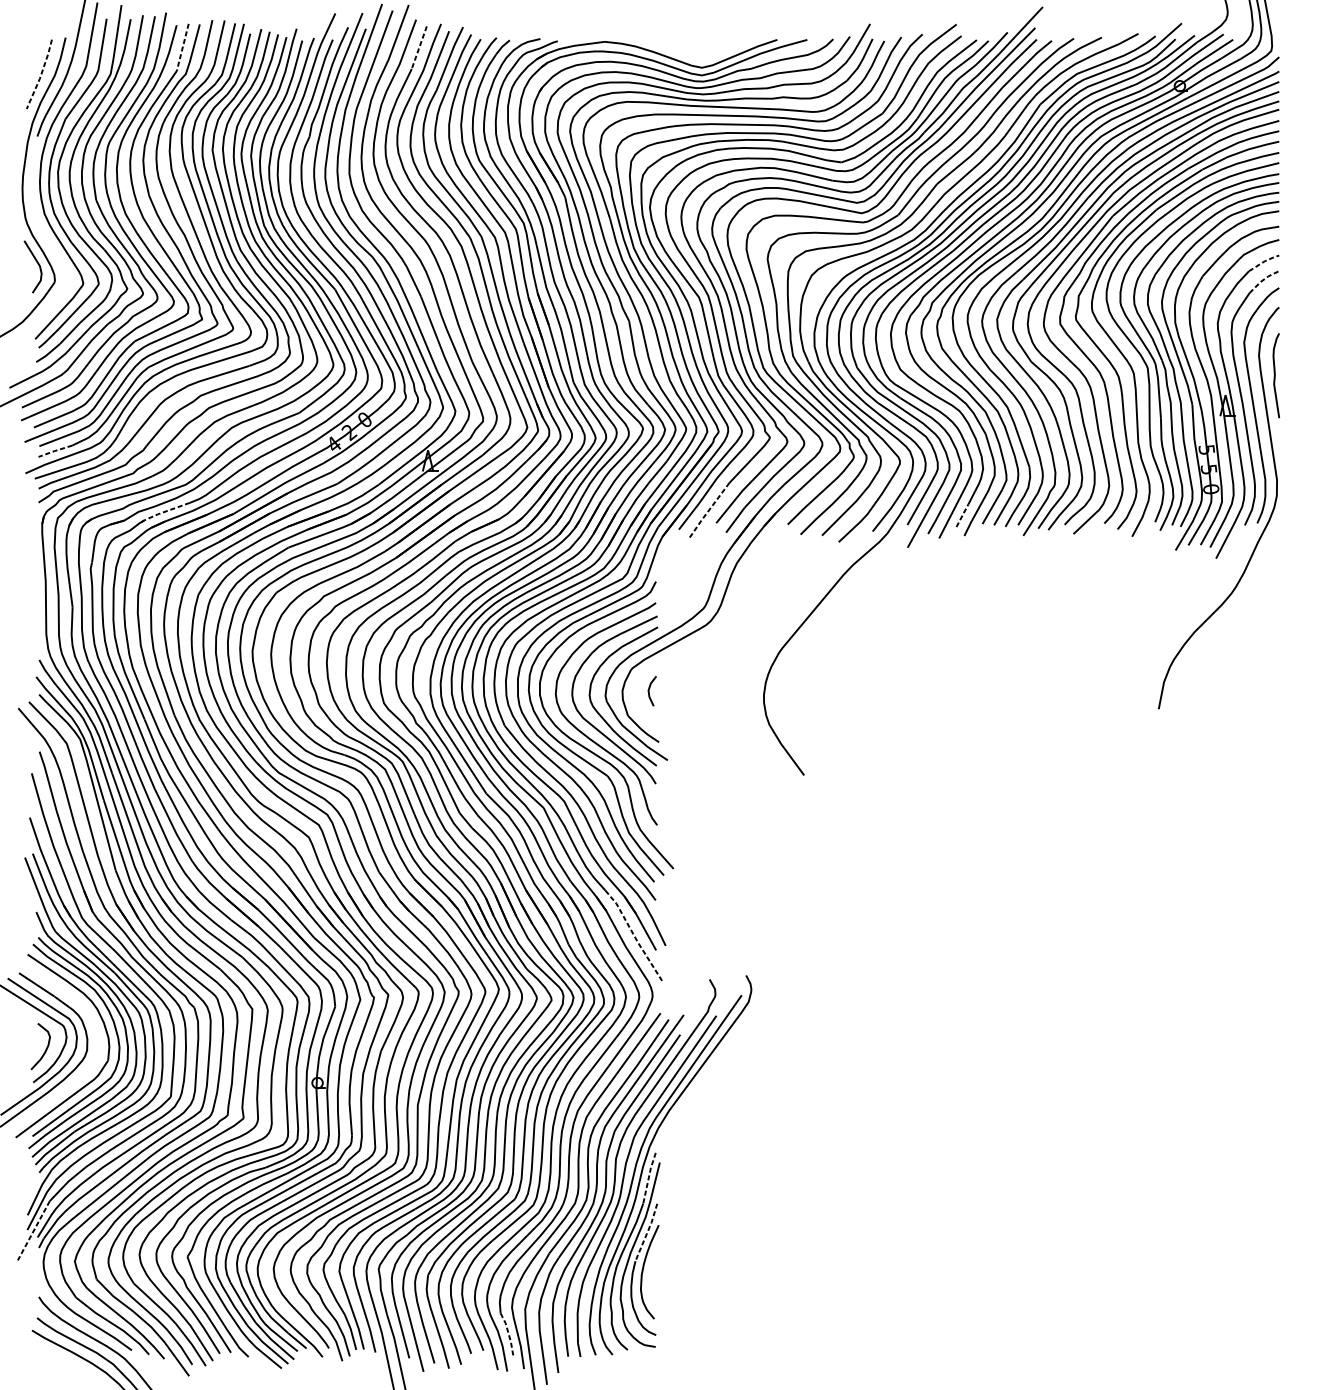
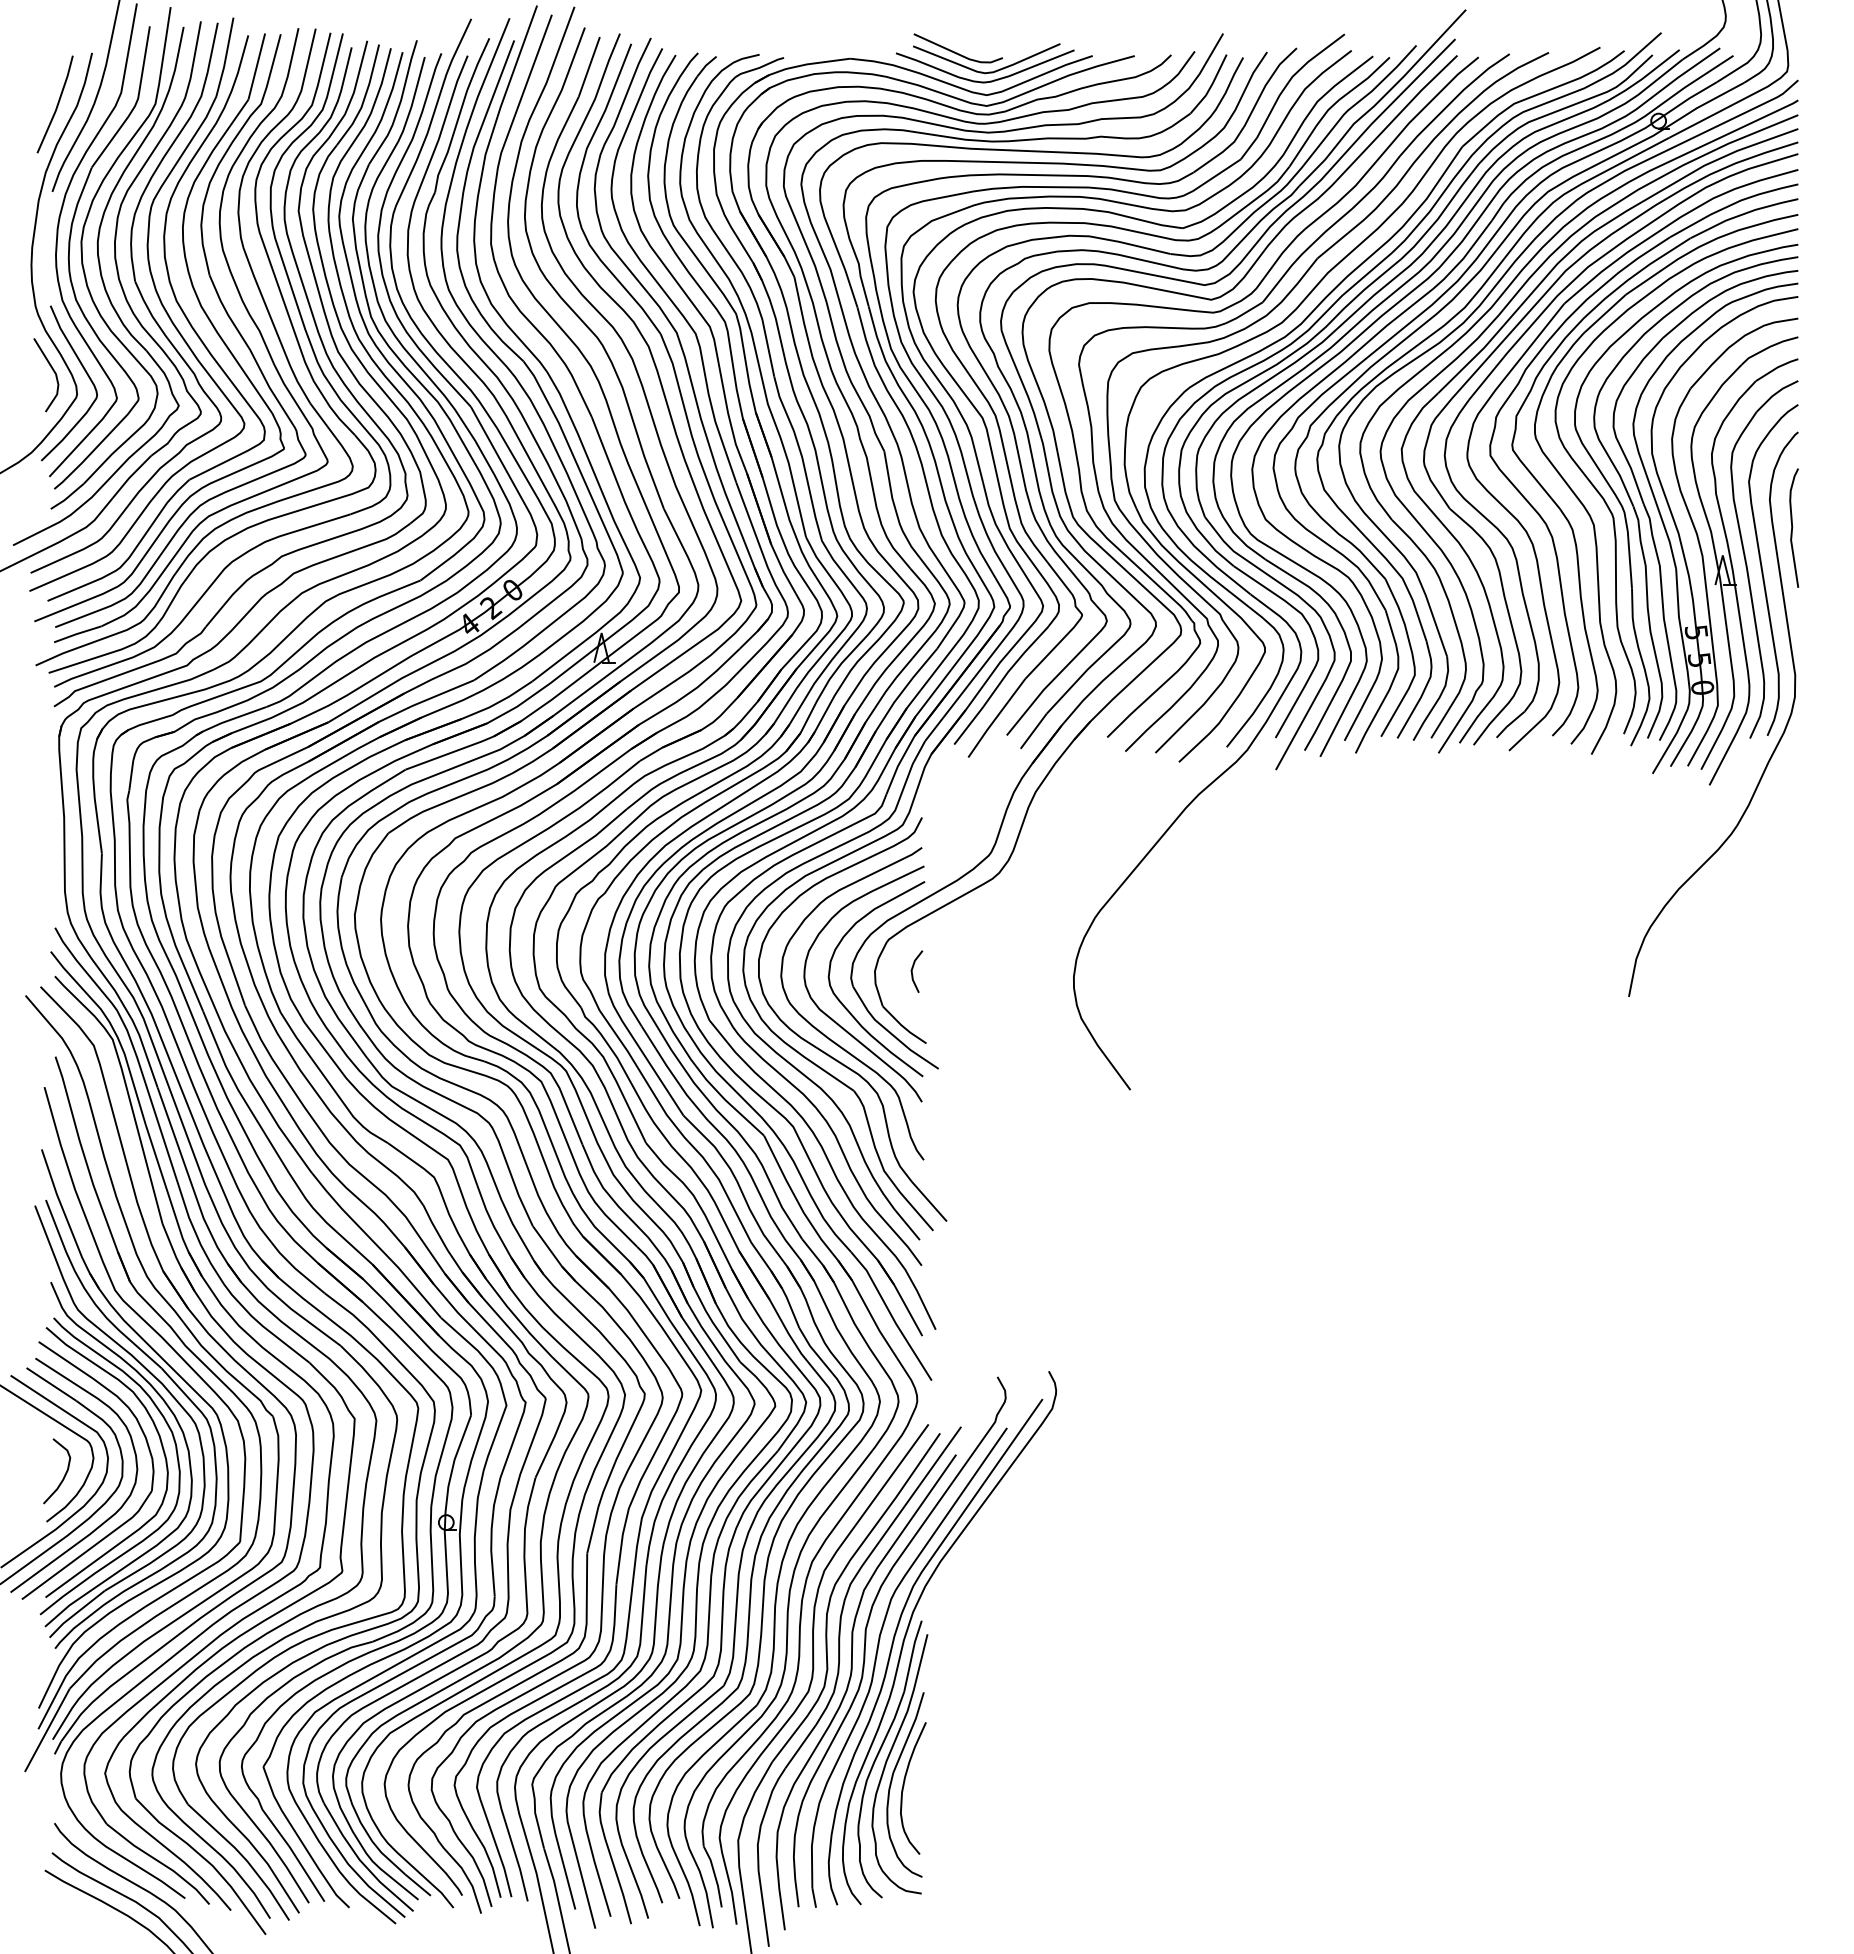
part: (701, 41) -> (985, 58), added
line: (419, 47) -> (589, 66), dashed -> solid
line: (182, 48) -> (256, 67), dashed -> solid
line: (41, 75) -> (57, 106), dashed -> solid
line: (1264, 261) -> (1777, 367), dashed -> solid
curve: (60, 264) -> (84, 371), added
line: (1263, 279) -> (1776, 393), dashed -> solid
line: (55, 451) -> (77, 634), dashed -> solid
line: (708, 511) -> (995, 718), dashed -> solid
line: (163, 512) -> (229, 720), dashed -> solid
line: (962, 515) -> (1353, 724), dashed -> solid
line: (634, 936) -> (892, 1316), dashed -> solid
curve: (76, 1080) -> (107, 1518), added
line: (648, 1177) -> (911, 1655), dashed -> solid
line: (33, 1230) -> (47, 1730), dashed -> solid
line: (647, 1232) -> (909, 1732), dashed -> solid
line: (509, 1334) -> (715, 1876), dashed -> solid

